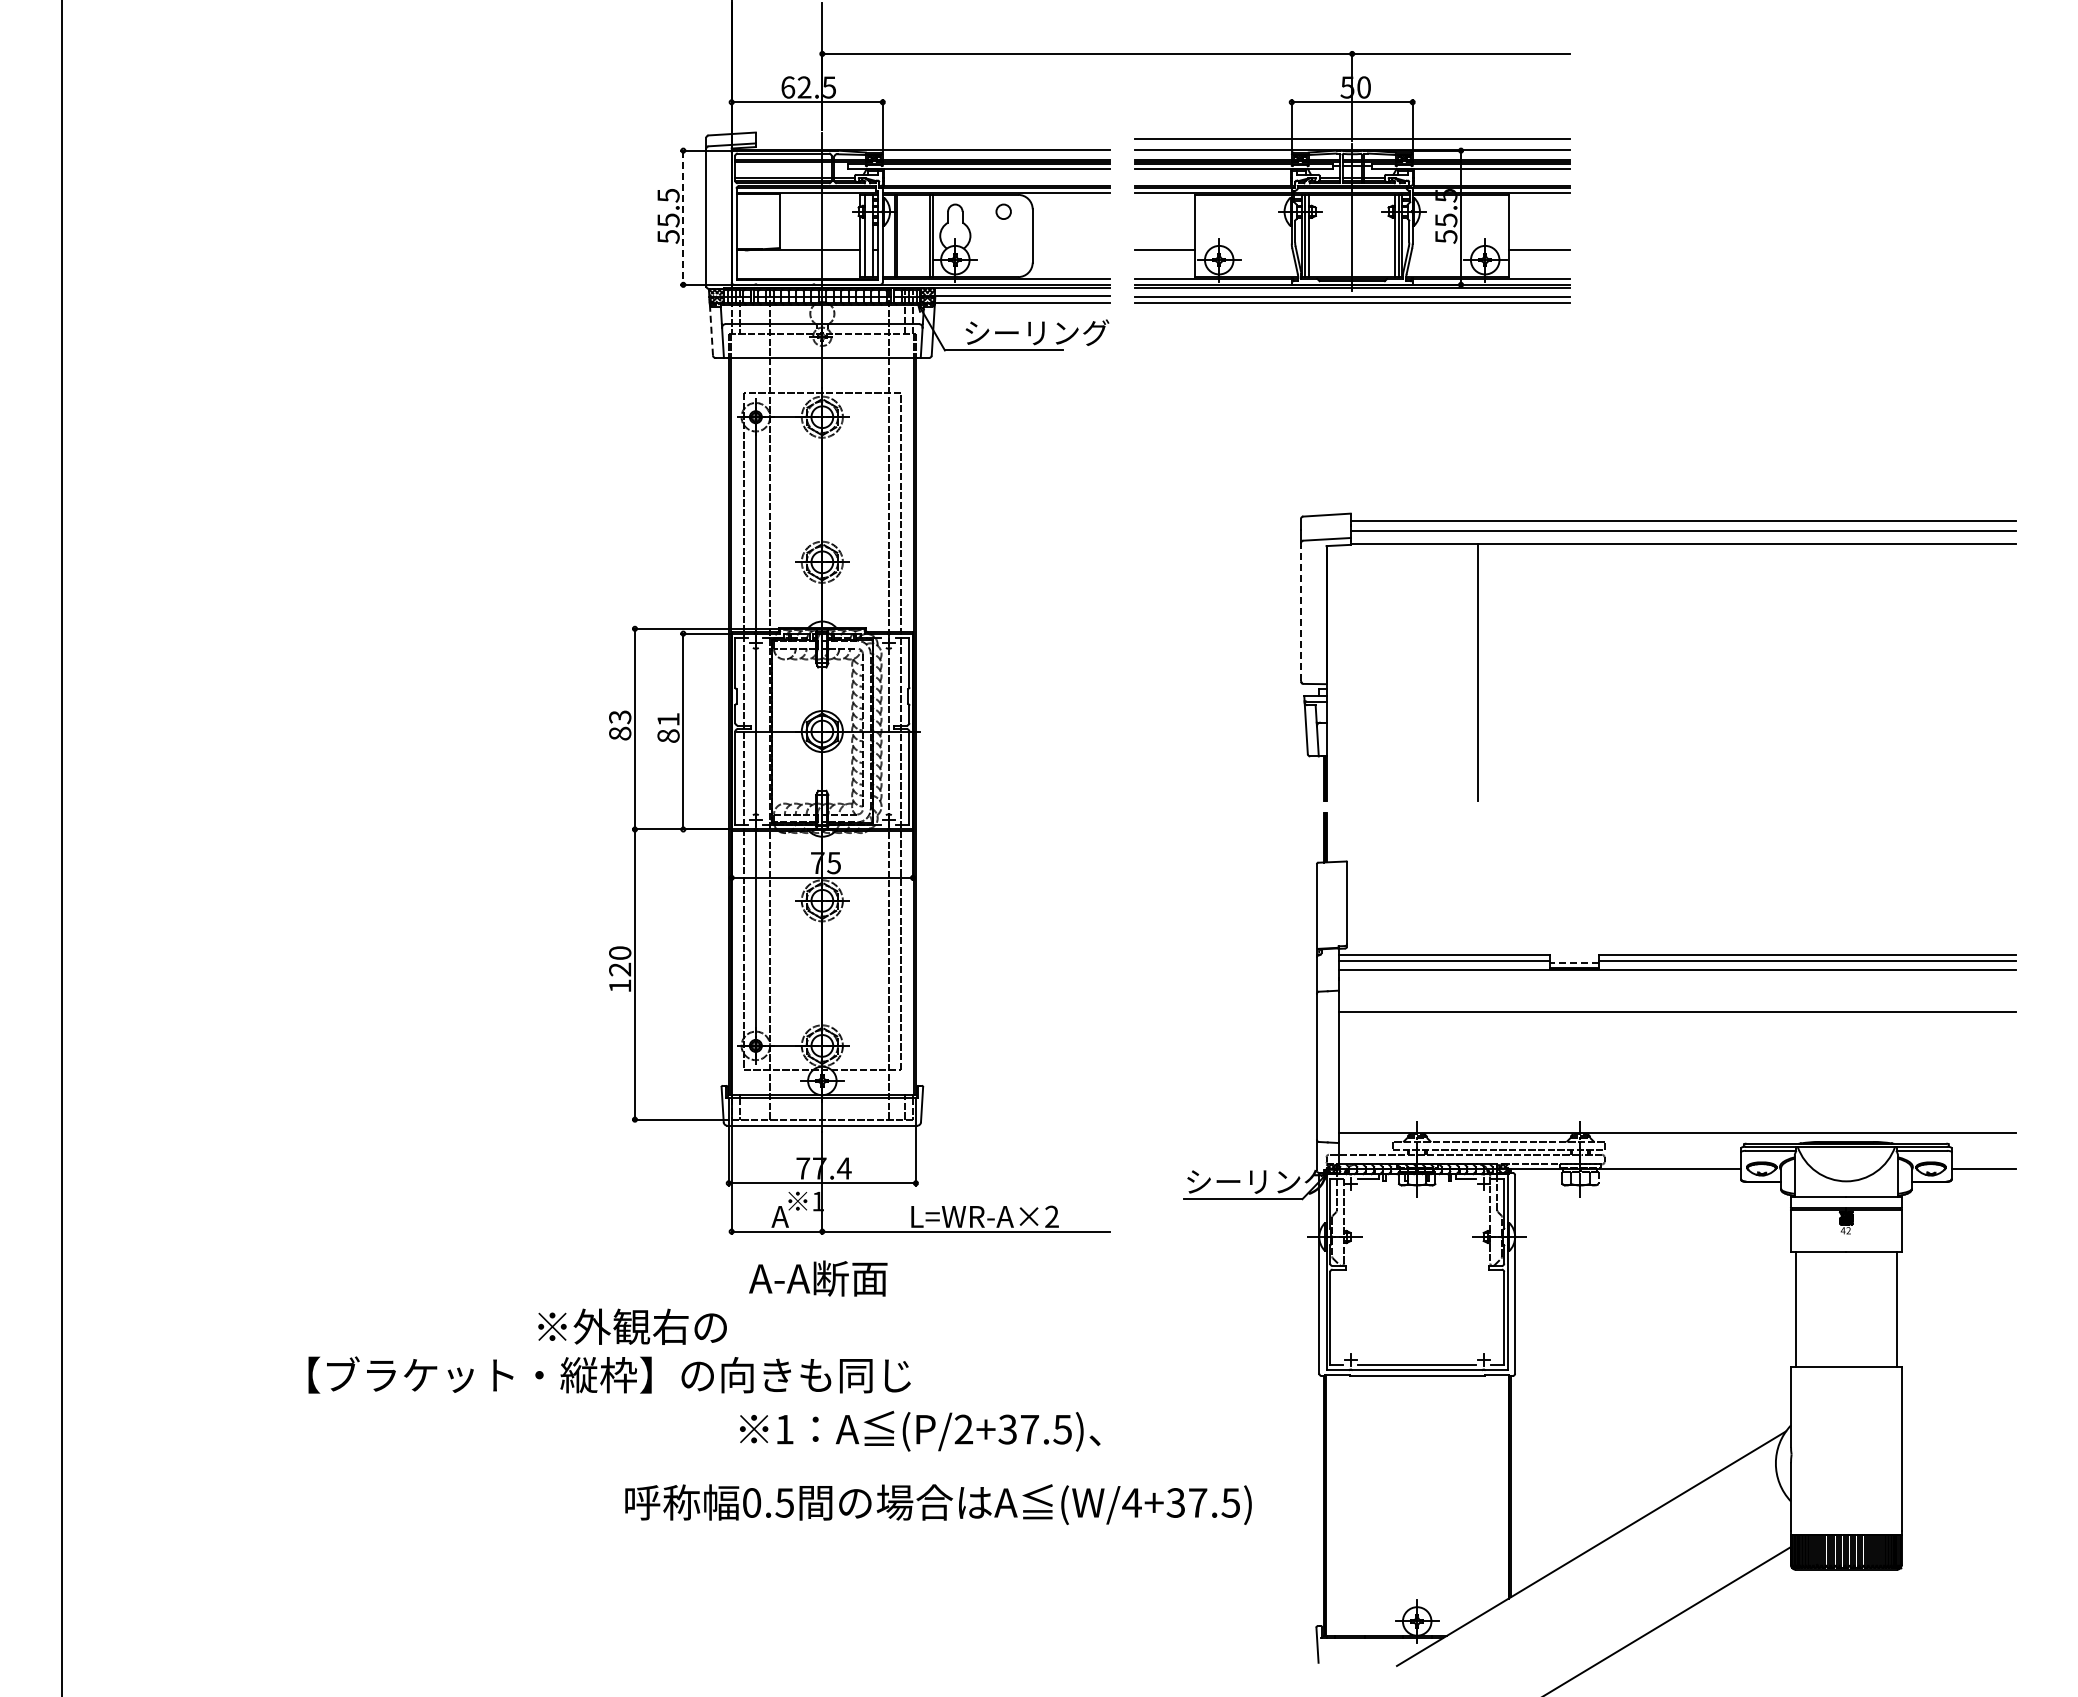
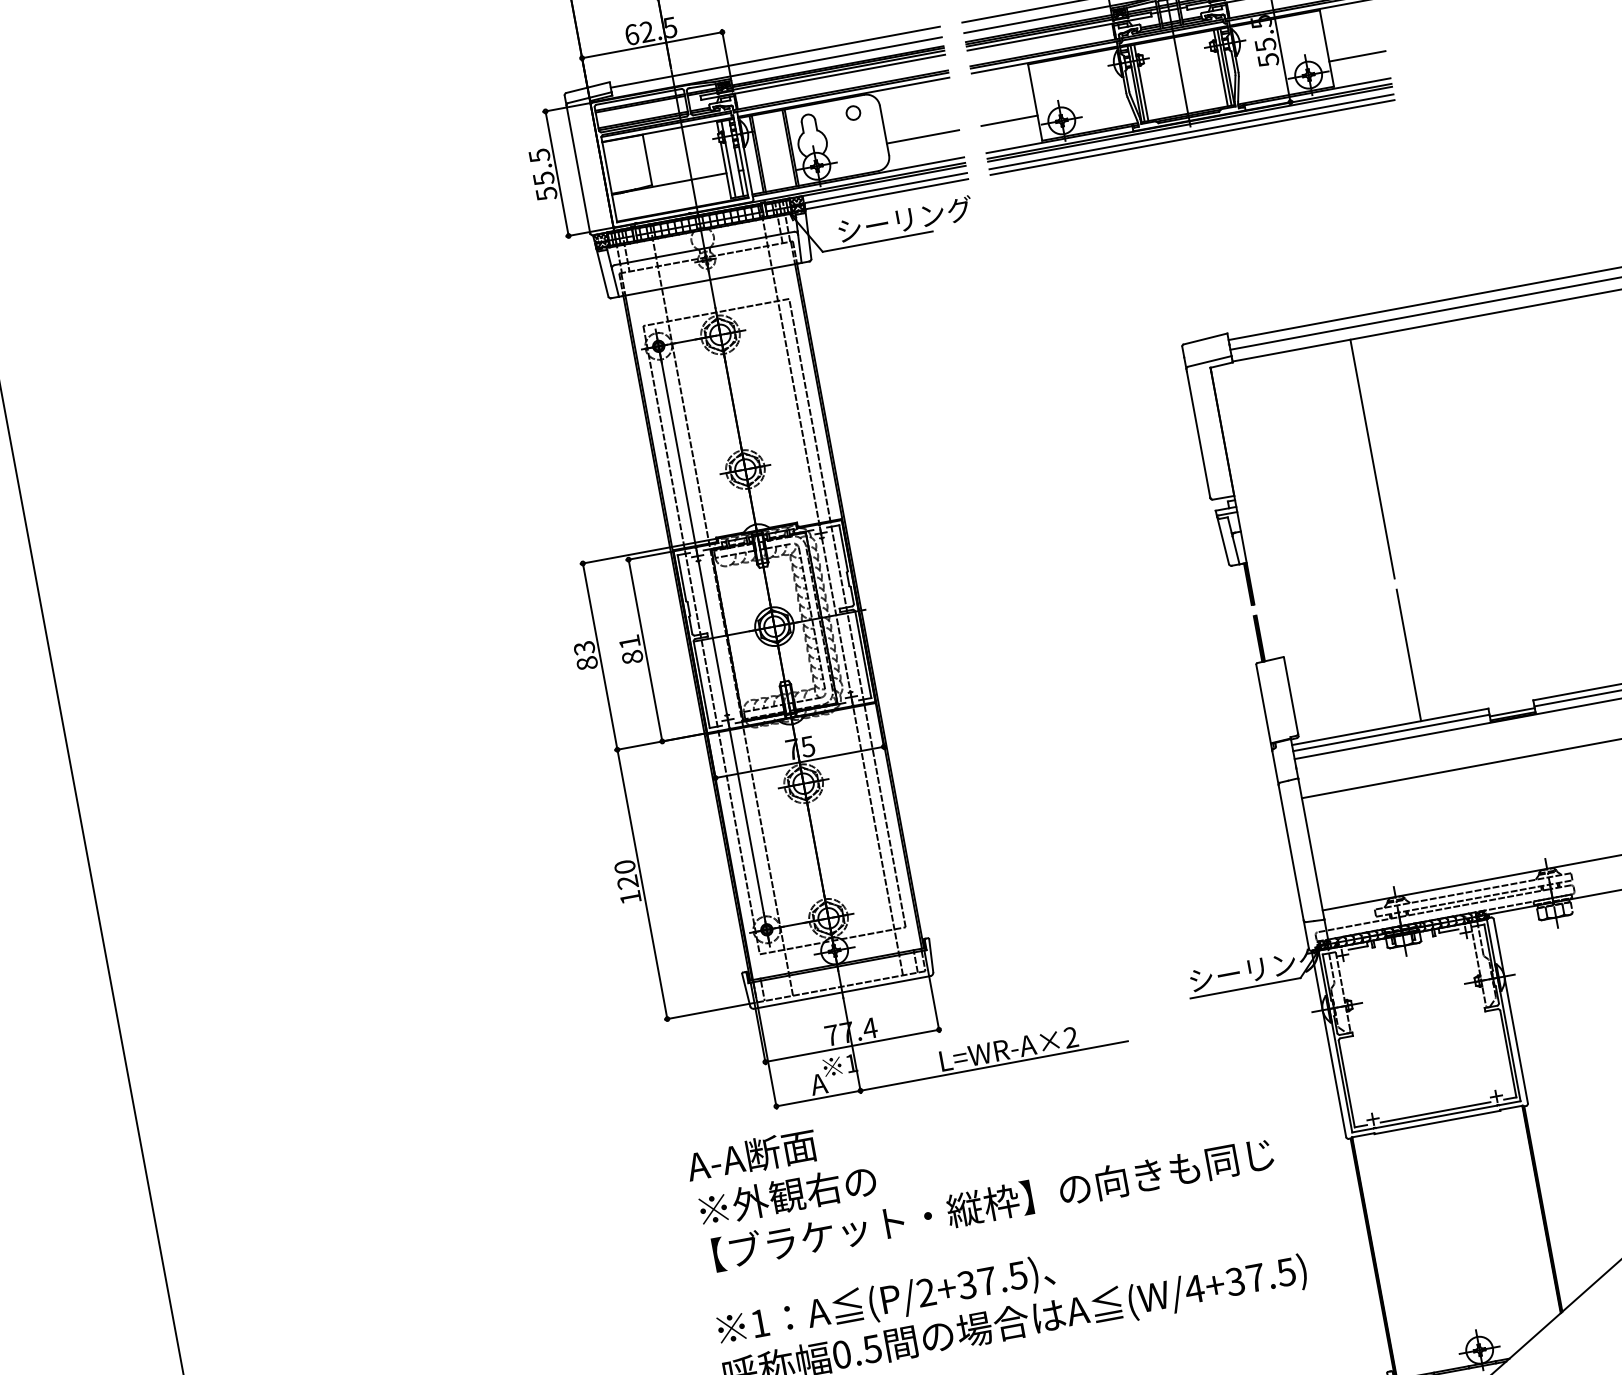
line: (932, 138) -> (774, 57), added
line: (683, 218) -> (557, 174), dashed -> solid
line: (1071, 250) -> (923, 137), added
line: (711, 329) -> (602, 272), dashed -> solid
line: (1301, 613) -> (1198, 434), dashed -> solid
line: (1477, 883) -> (1408, 654), added
line: (1573, 963) -> (1511, 712), dashed -> solid
text: (818, 1278) -> (751, 1155), moved
text: (632, 1326) -> (787, 1195), moved
text: (609, 1374) -> (992, 1203), moved
text: (920, 1430) -> (886, 1300), moved

